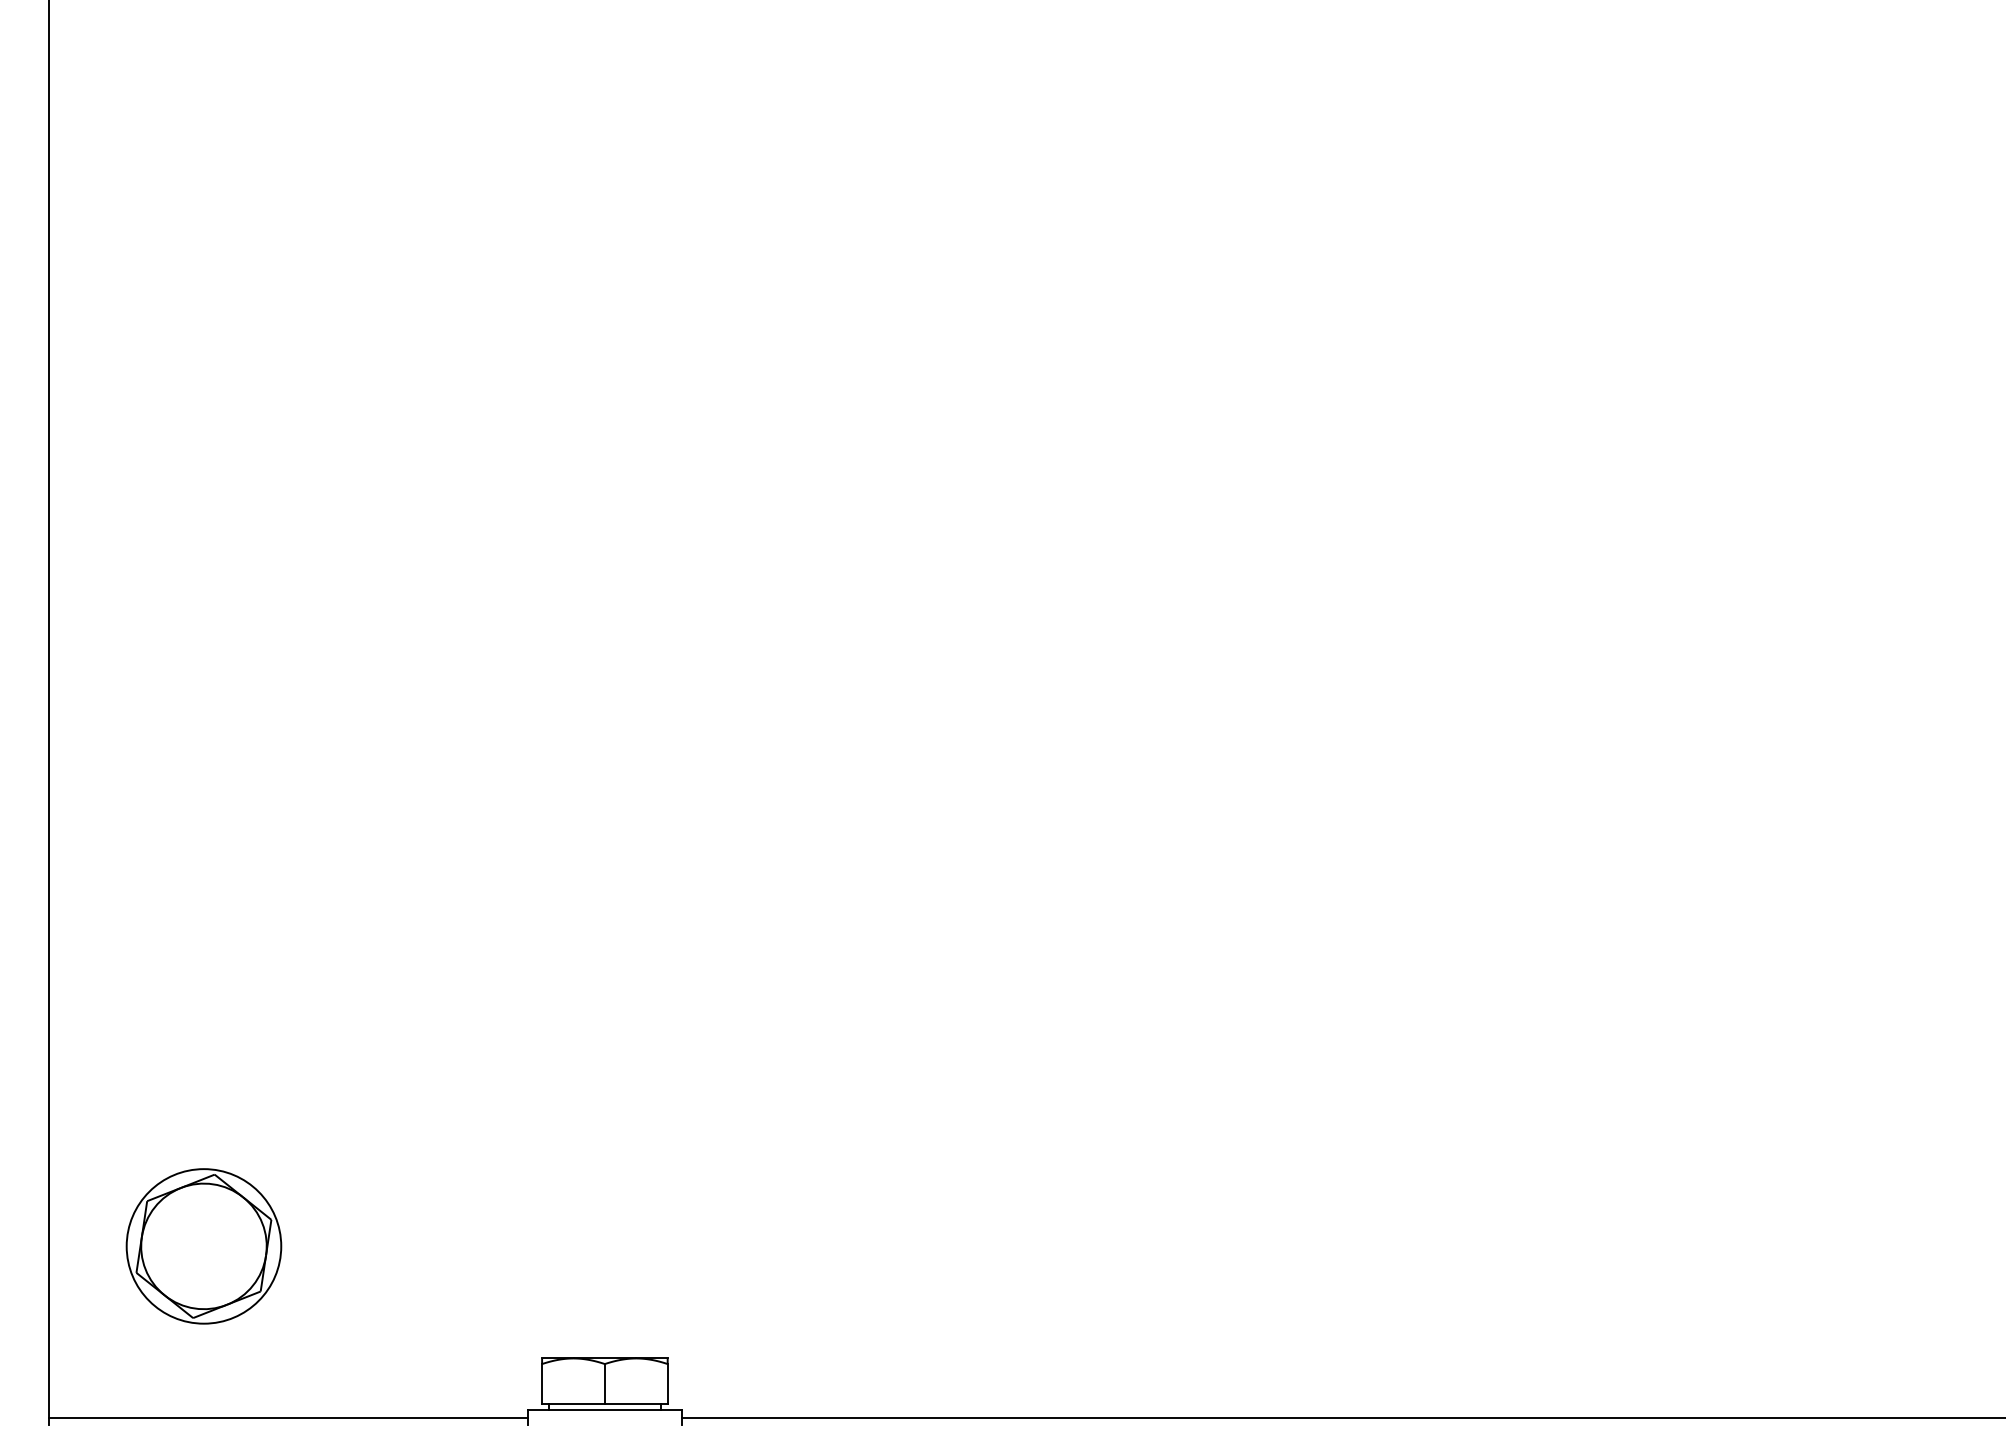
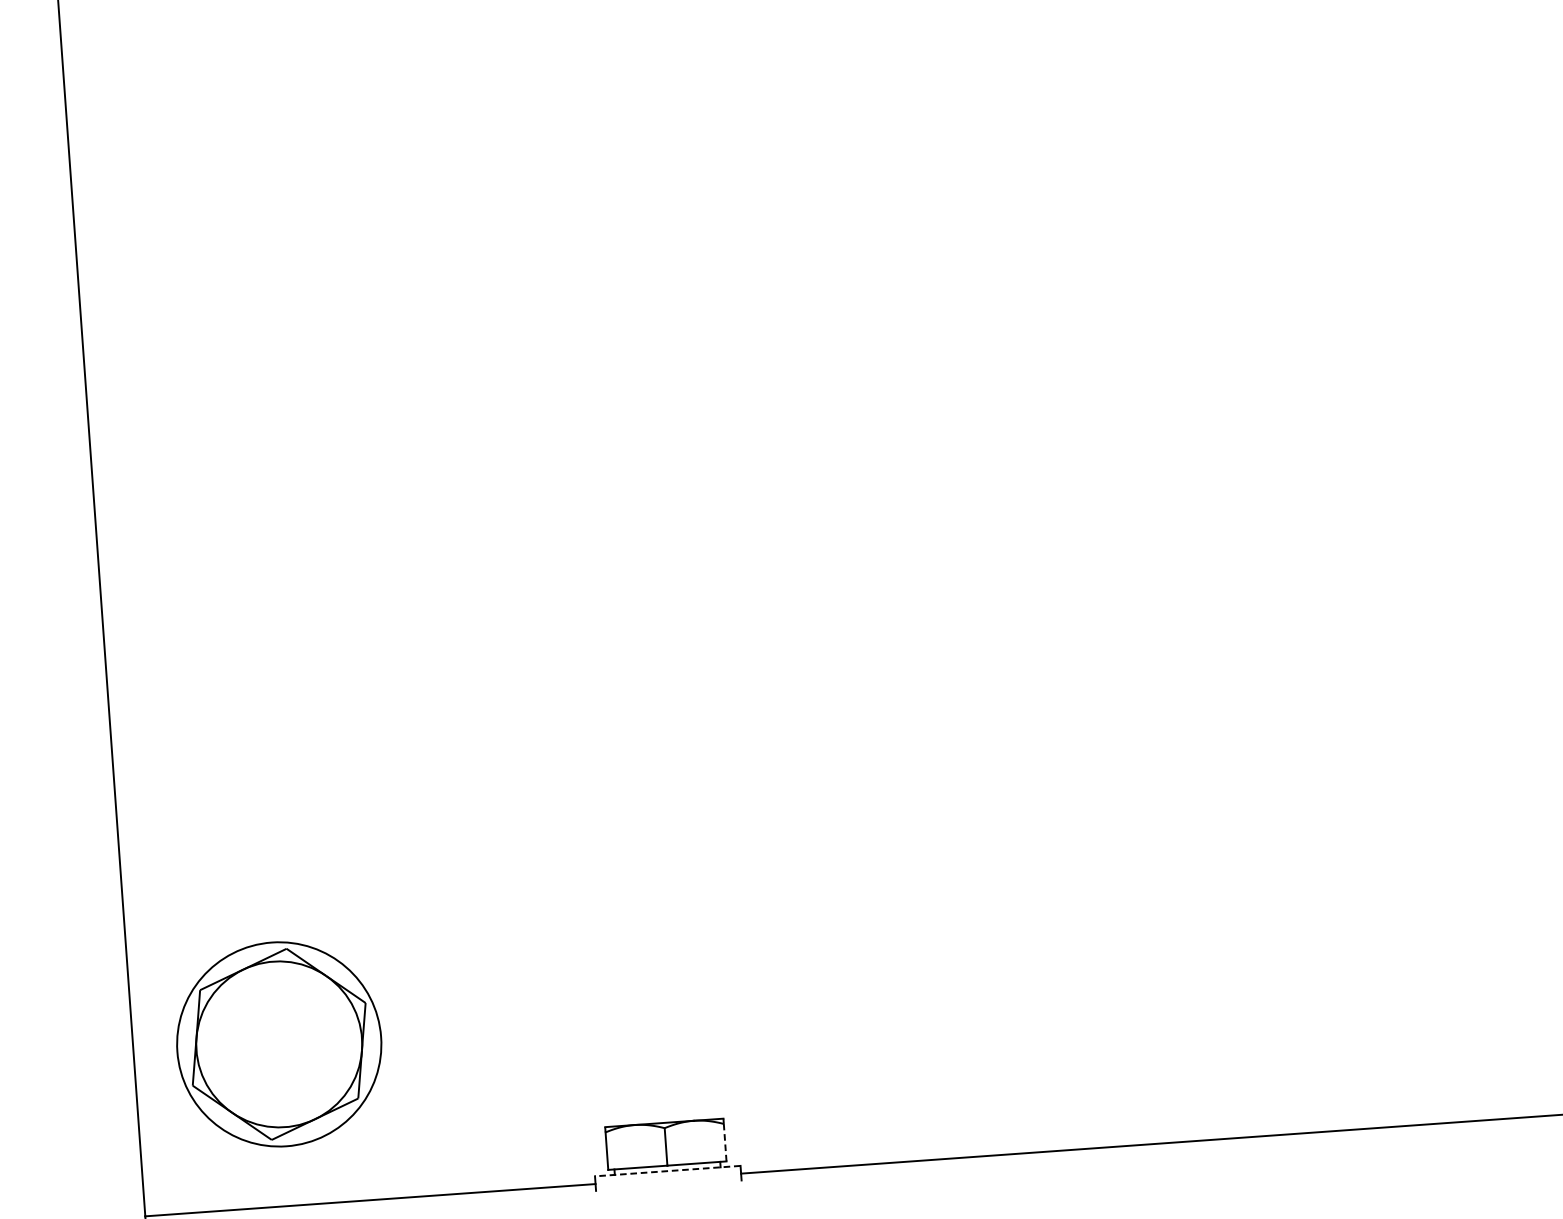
part: (203, 1246) -> (278, 1044), size x1.4
line: (667, 1383) -> (724, 1142), solid -> dashed
line: (604, 1409) -> (667, 1170), solid -> dashed

